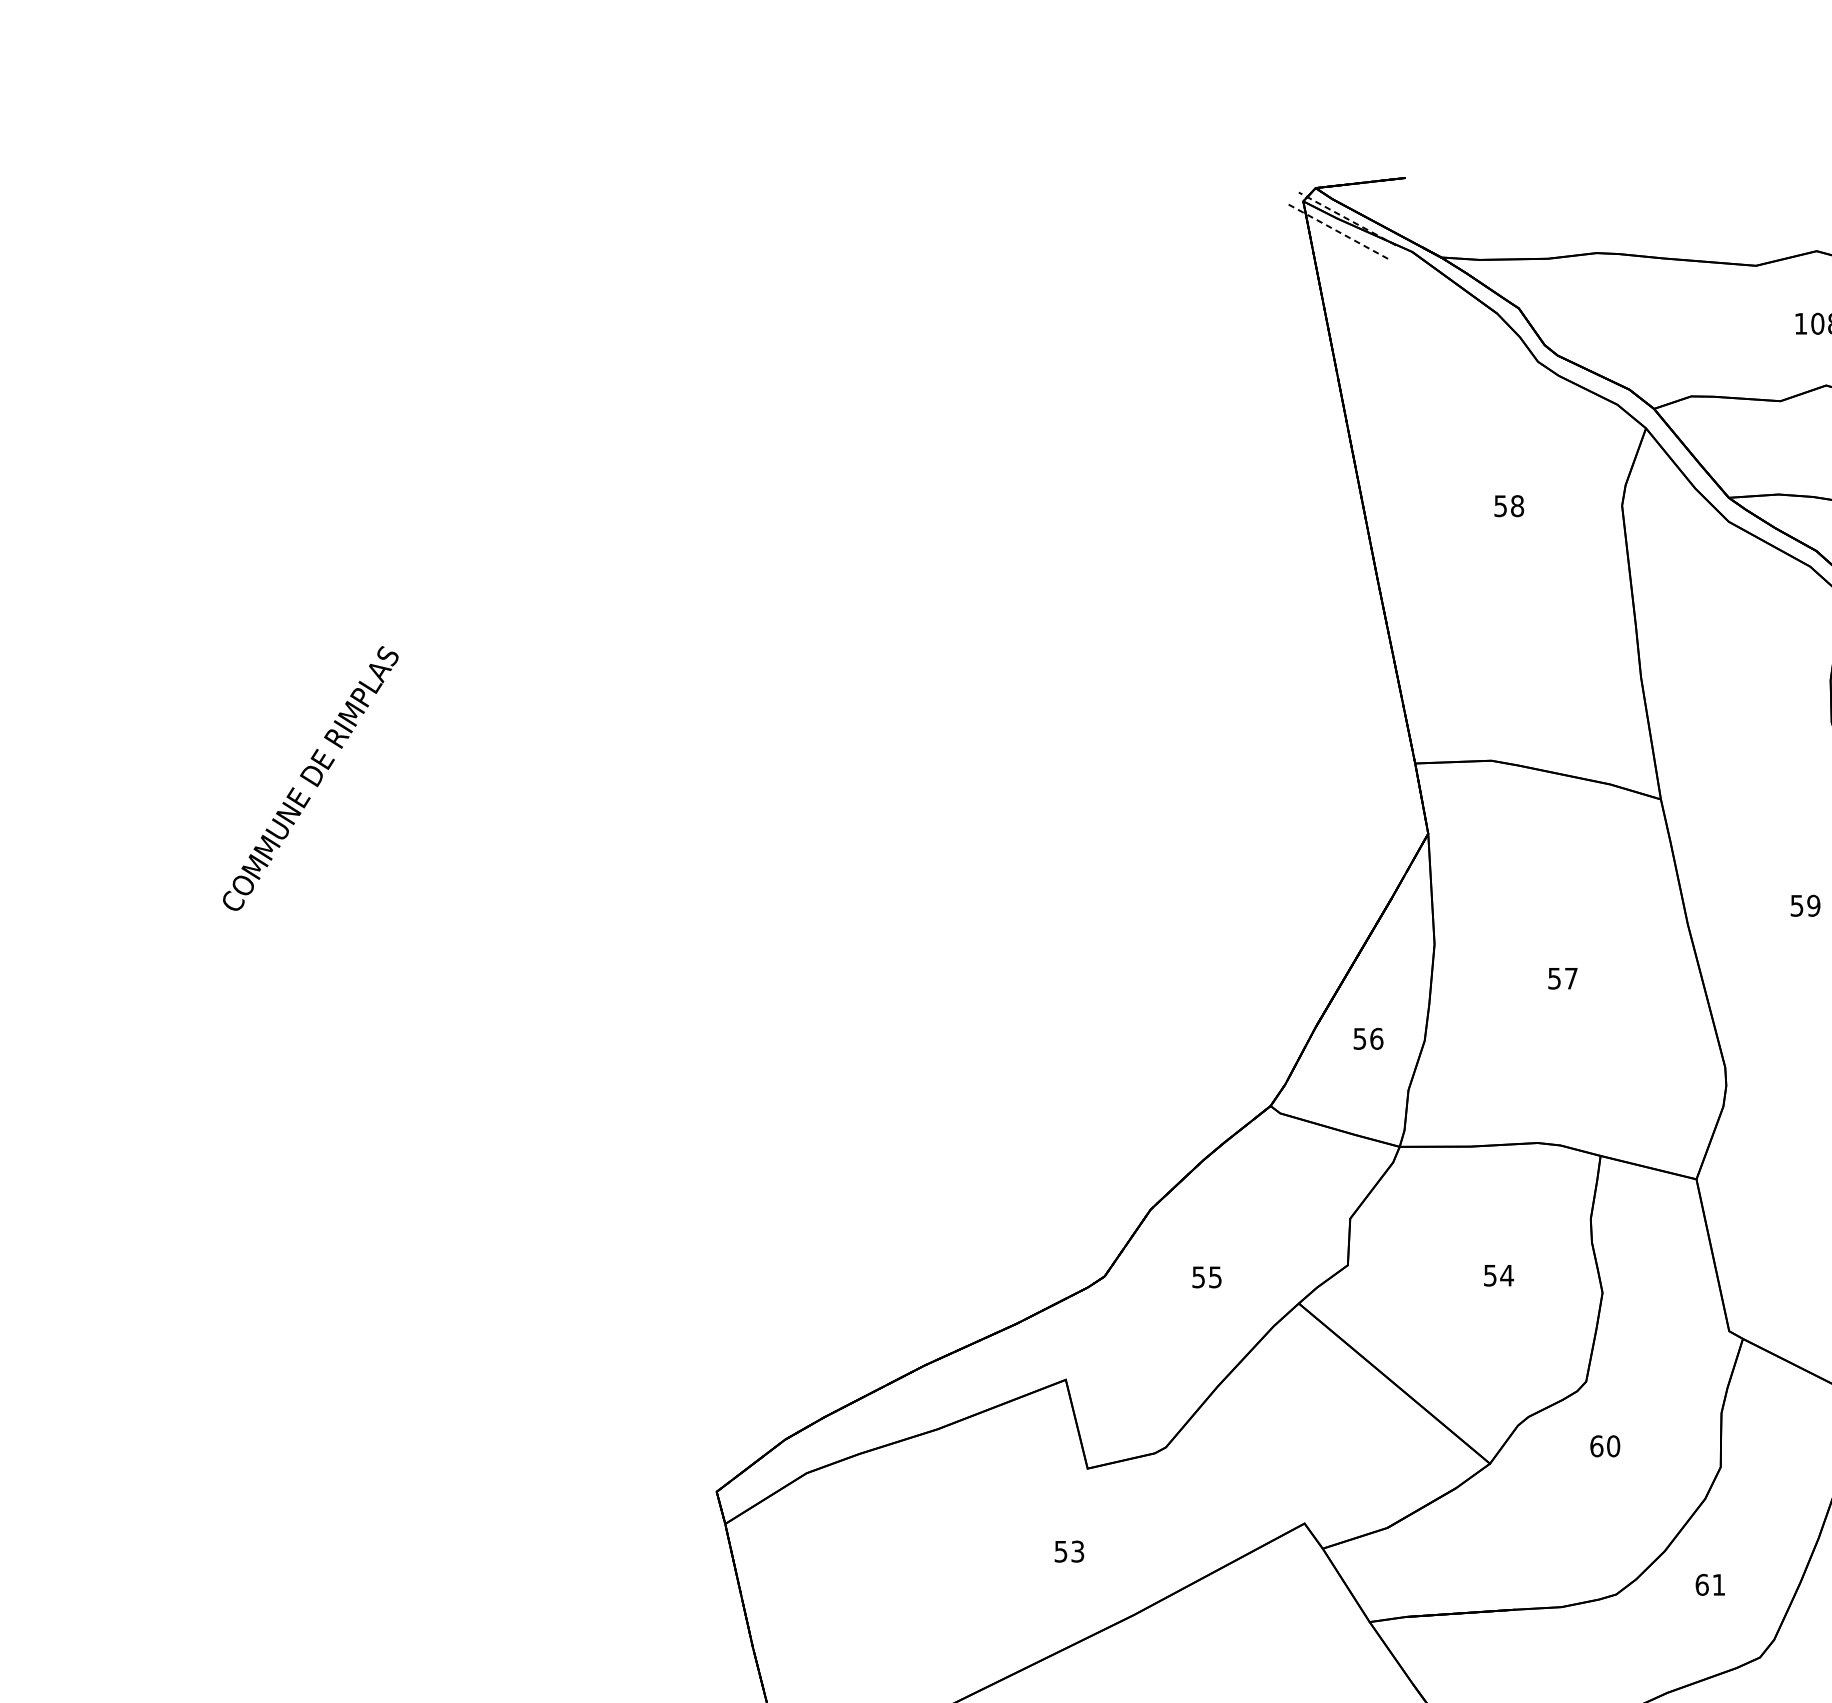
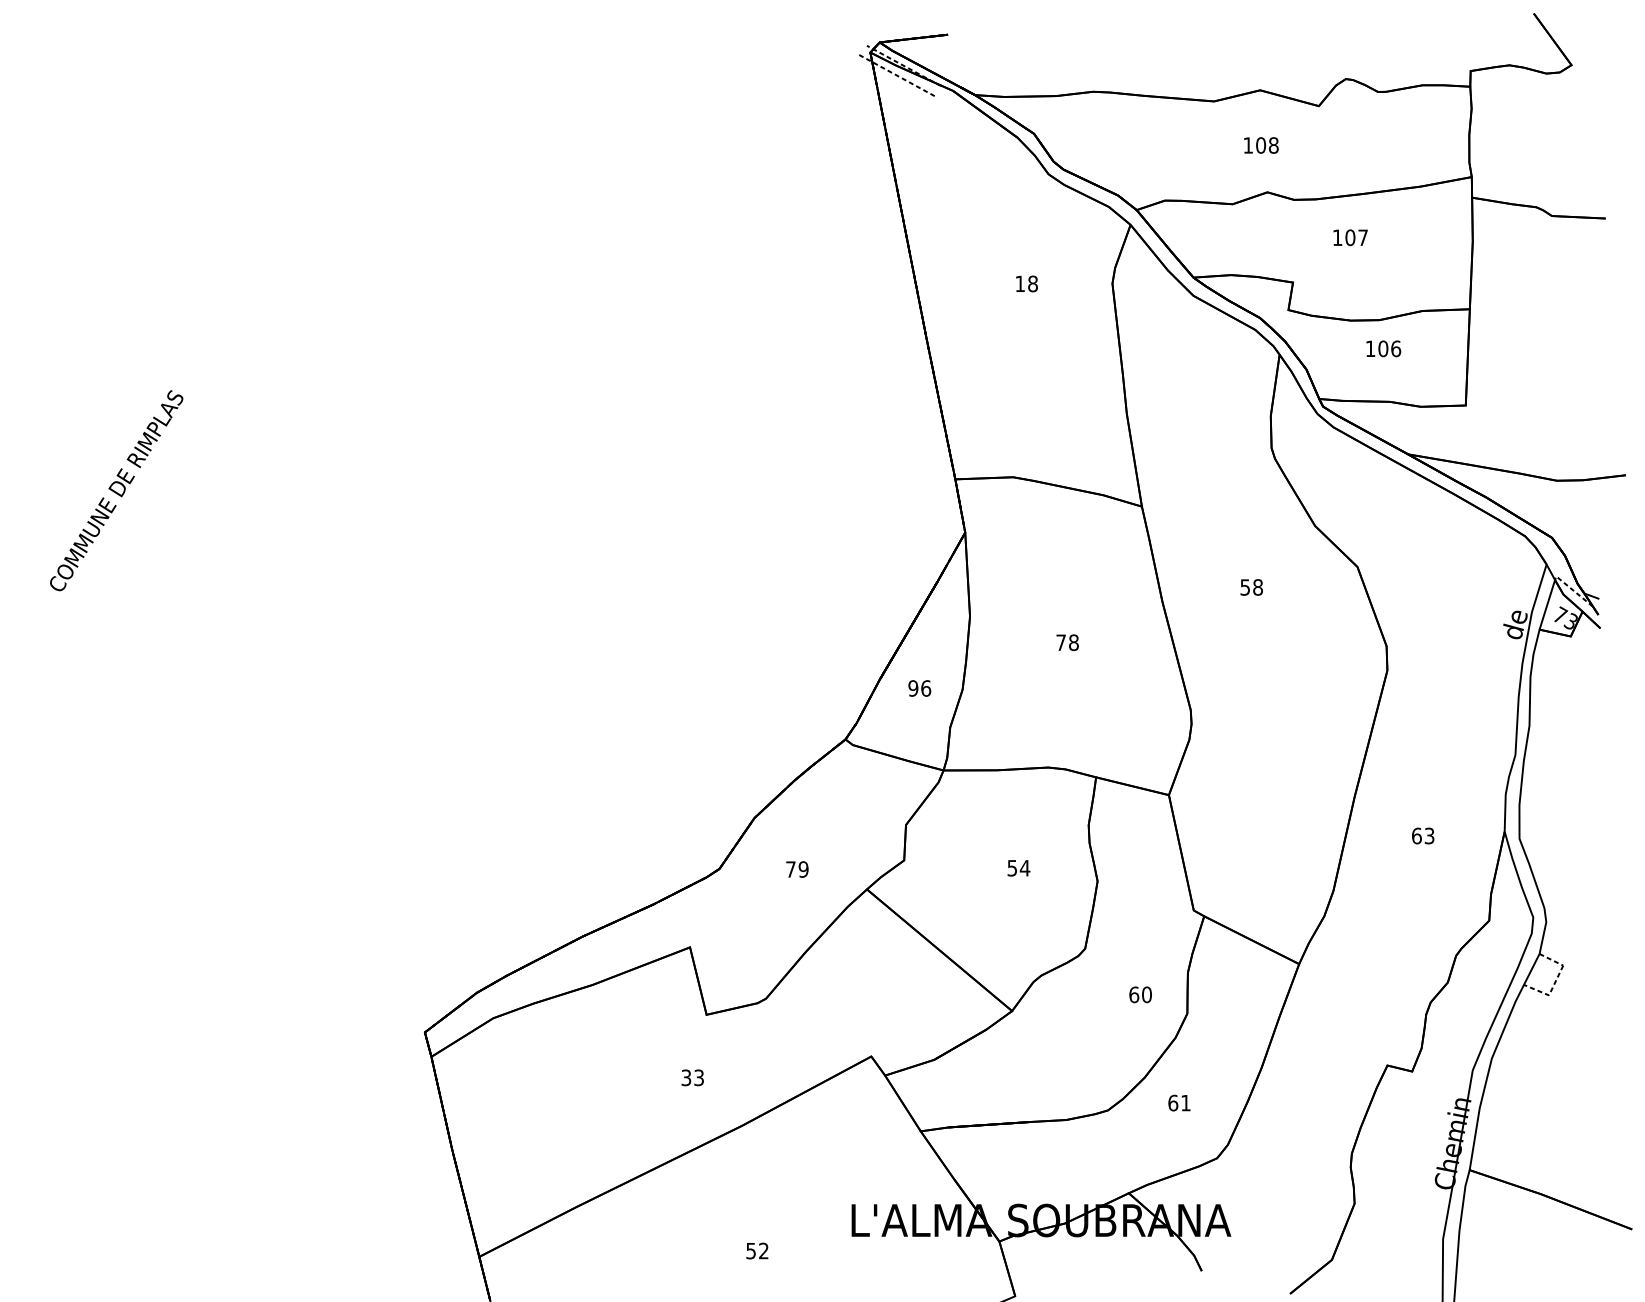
text: (1499, 505) -> (1019, 283), 58 -> 18
text: (1813, 905) -> (1257, 587), 59 -> 58
text: (1562, 978) -> (1067, 642), 57 -> 78
text: (1360, 1038) -> (913, 688), 56 -> 96
text: (1207, 1277) -> (797, 869), 55 -> 79
text: (1605, 1445) -> (1140, 994), moved
text: (1061, 1551) -> (686, 1077), 53 -> 33

